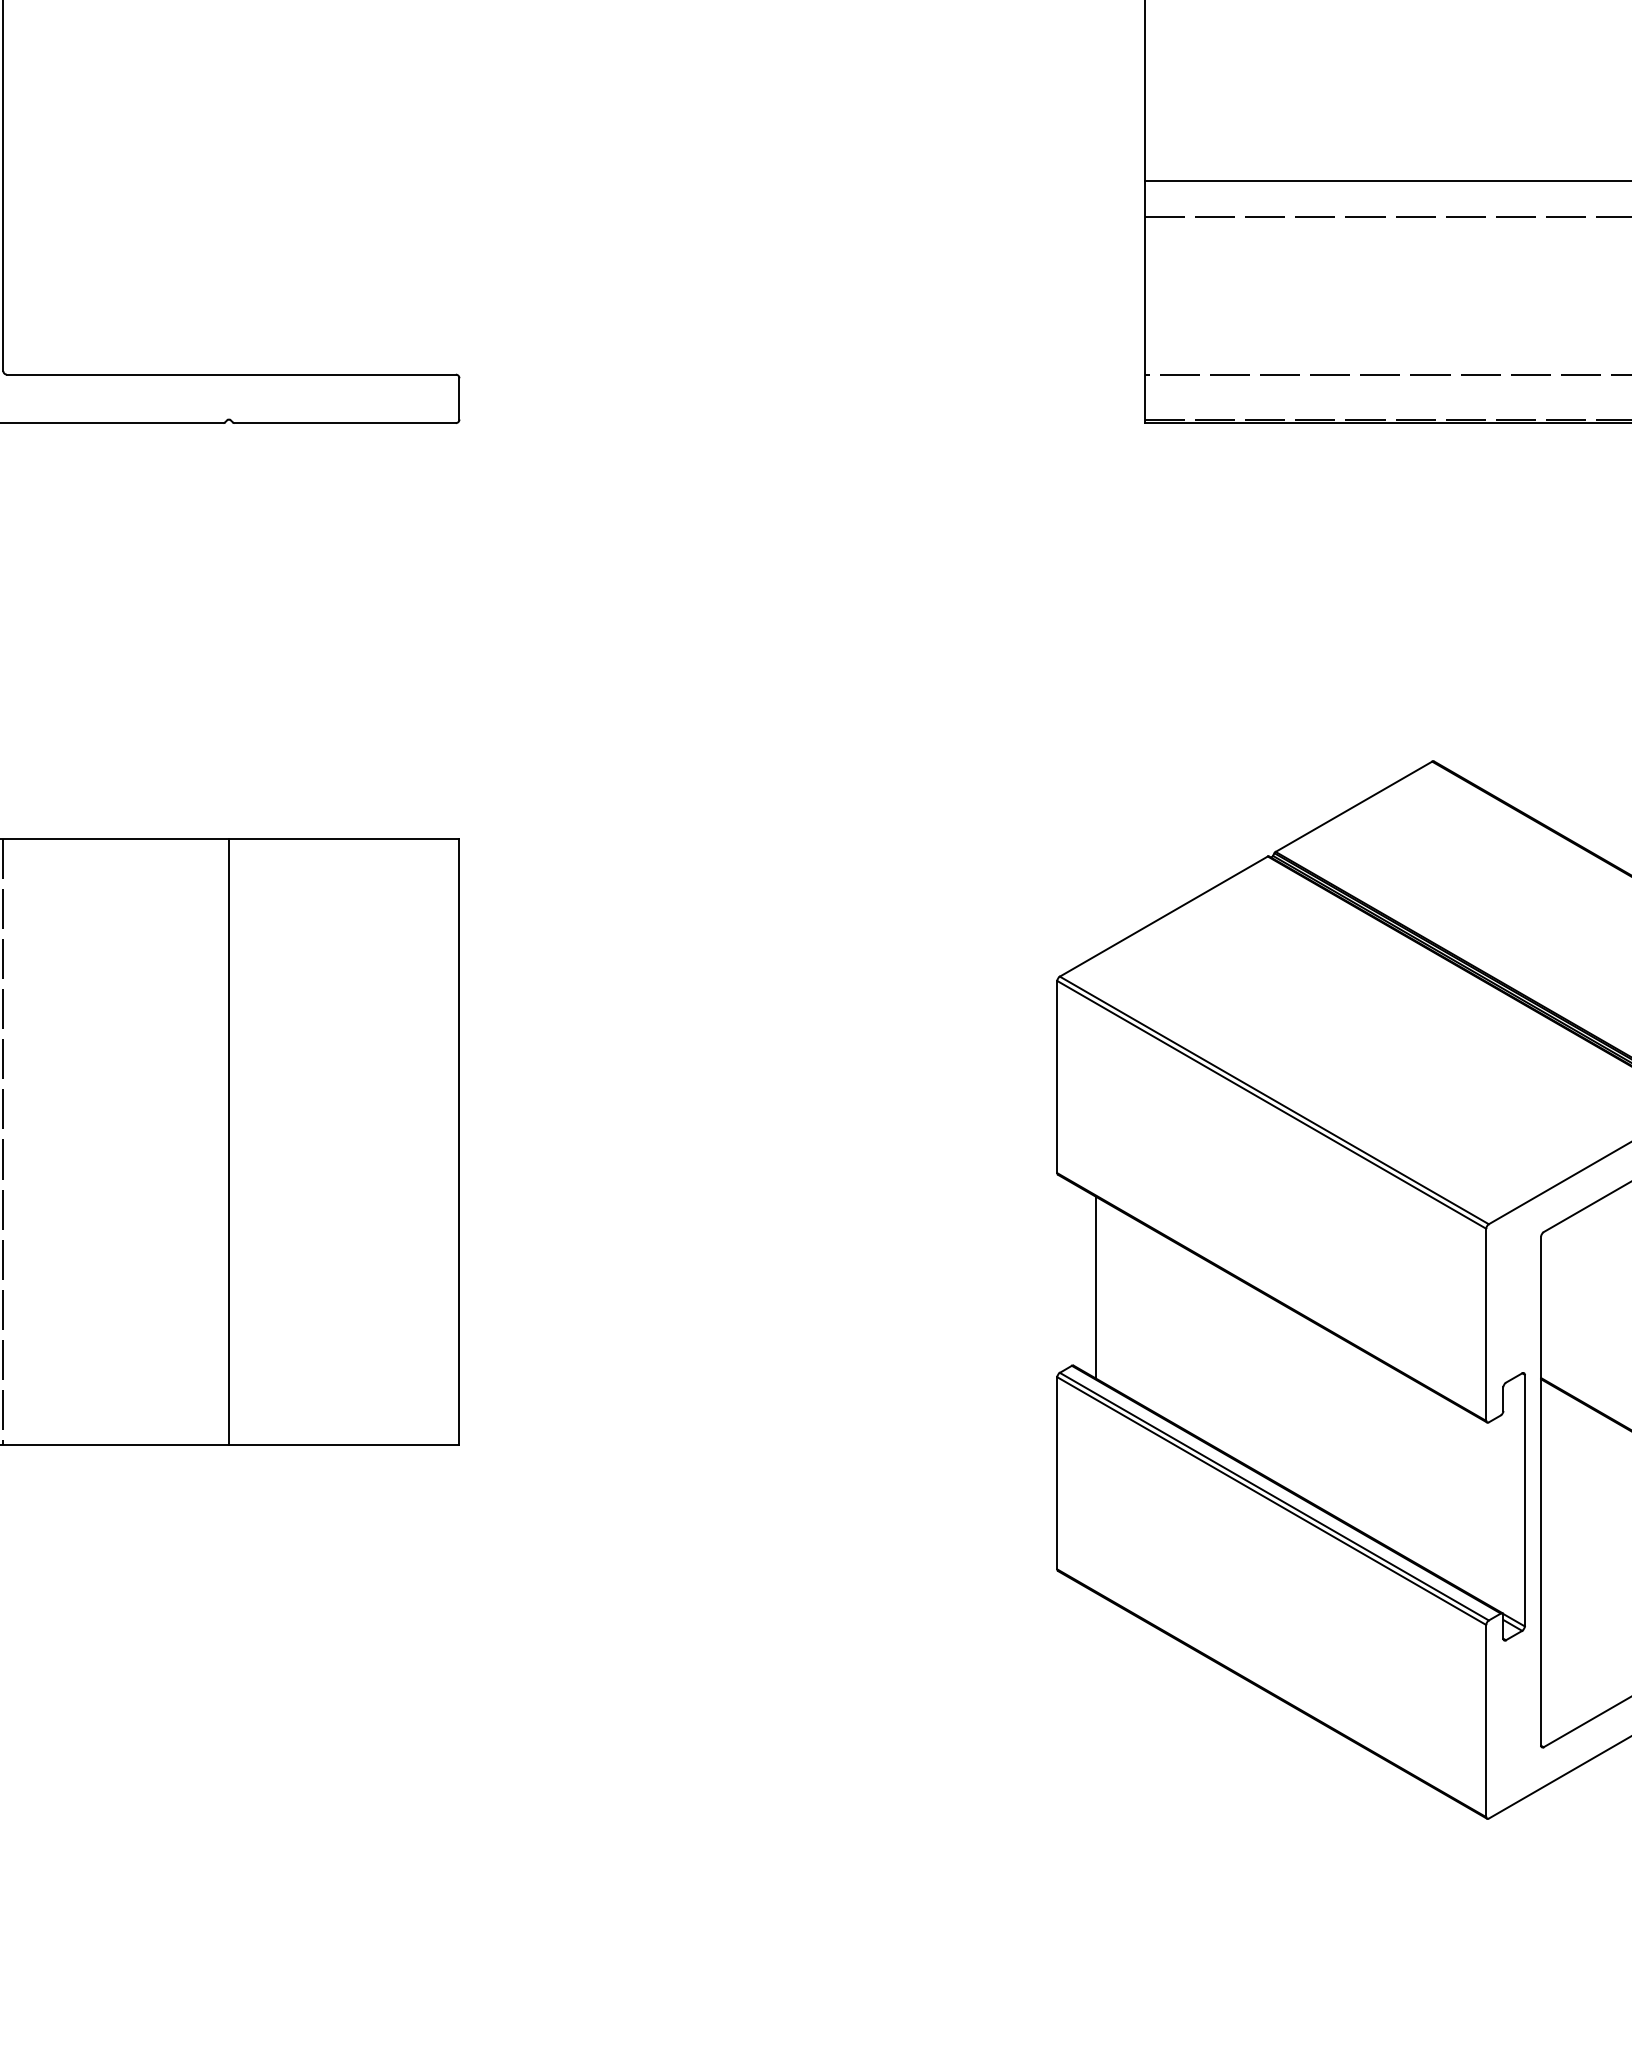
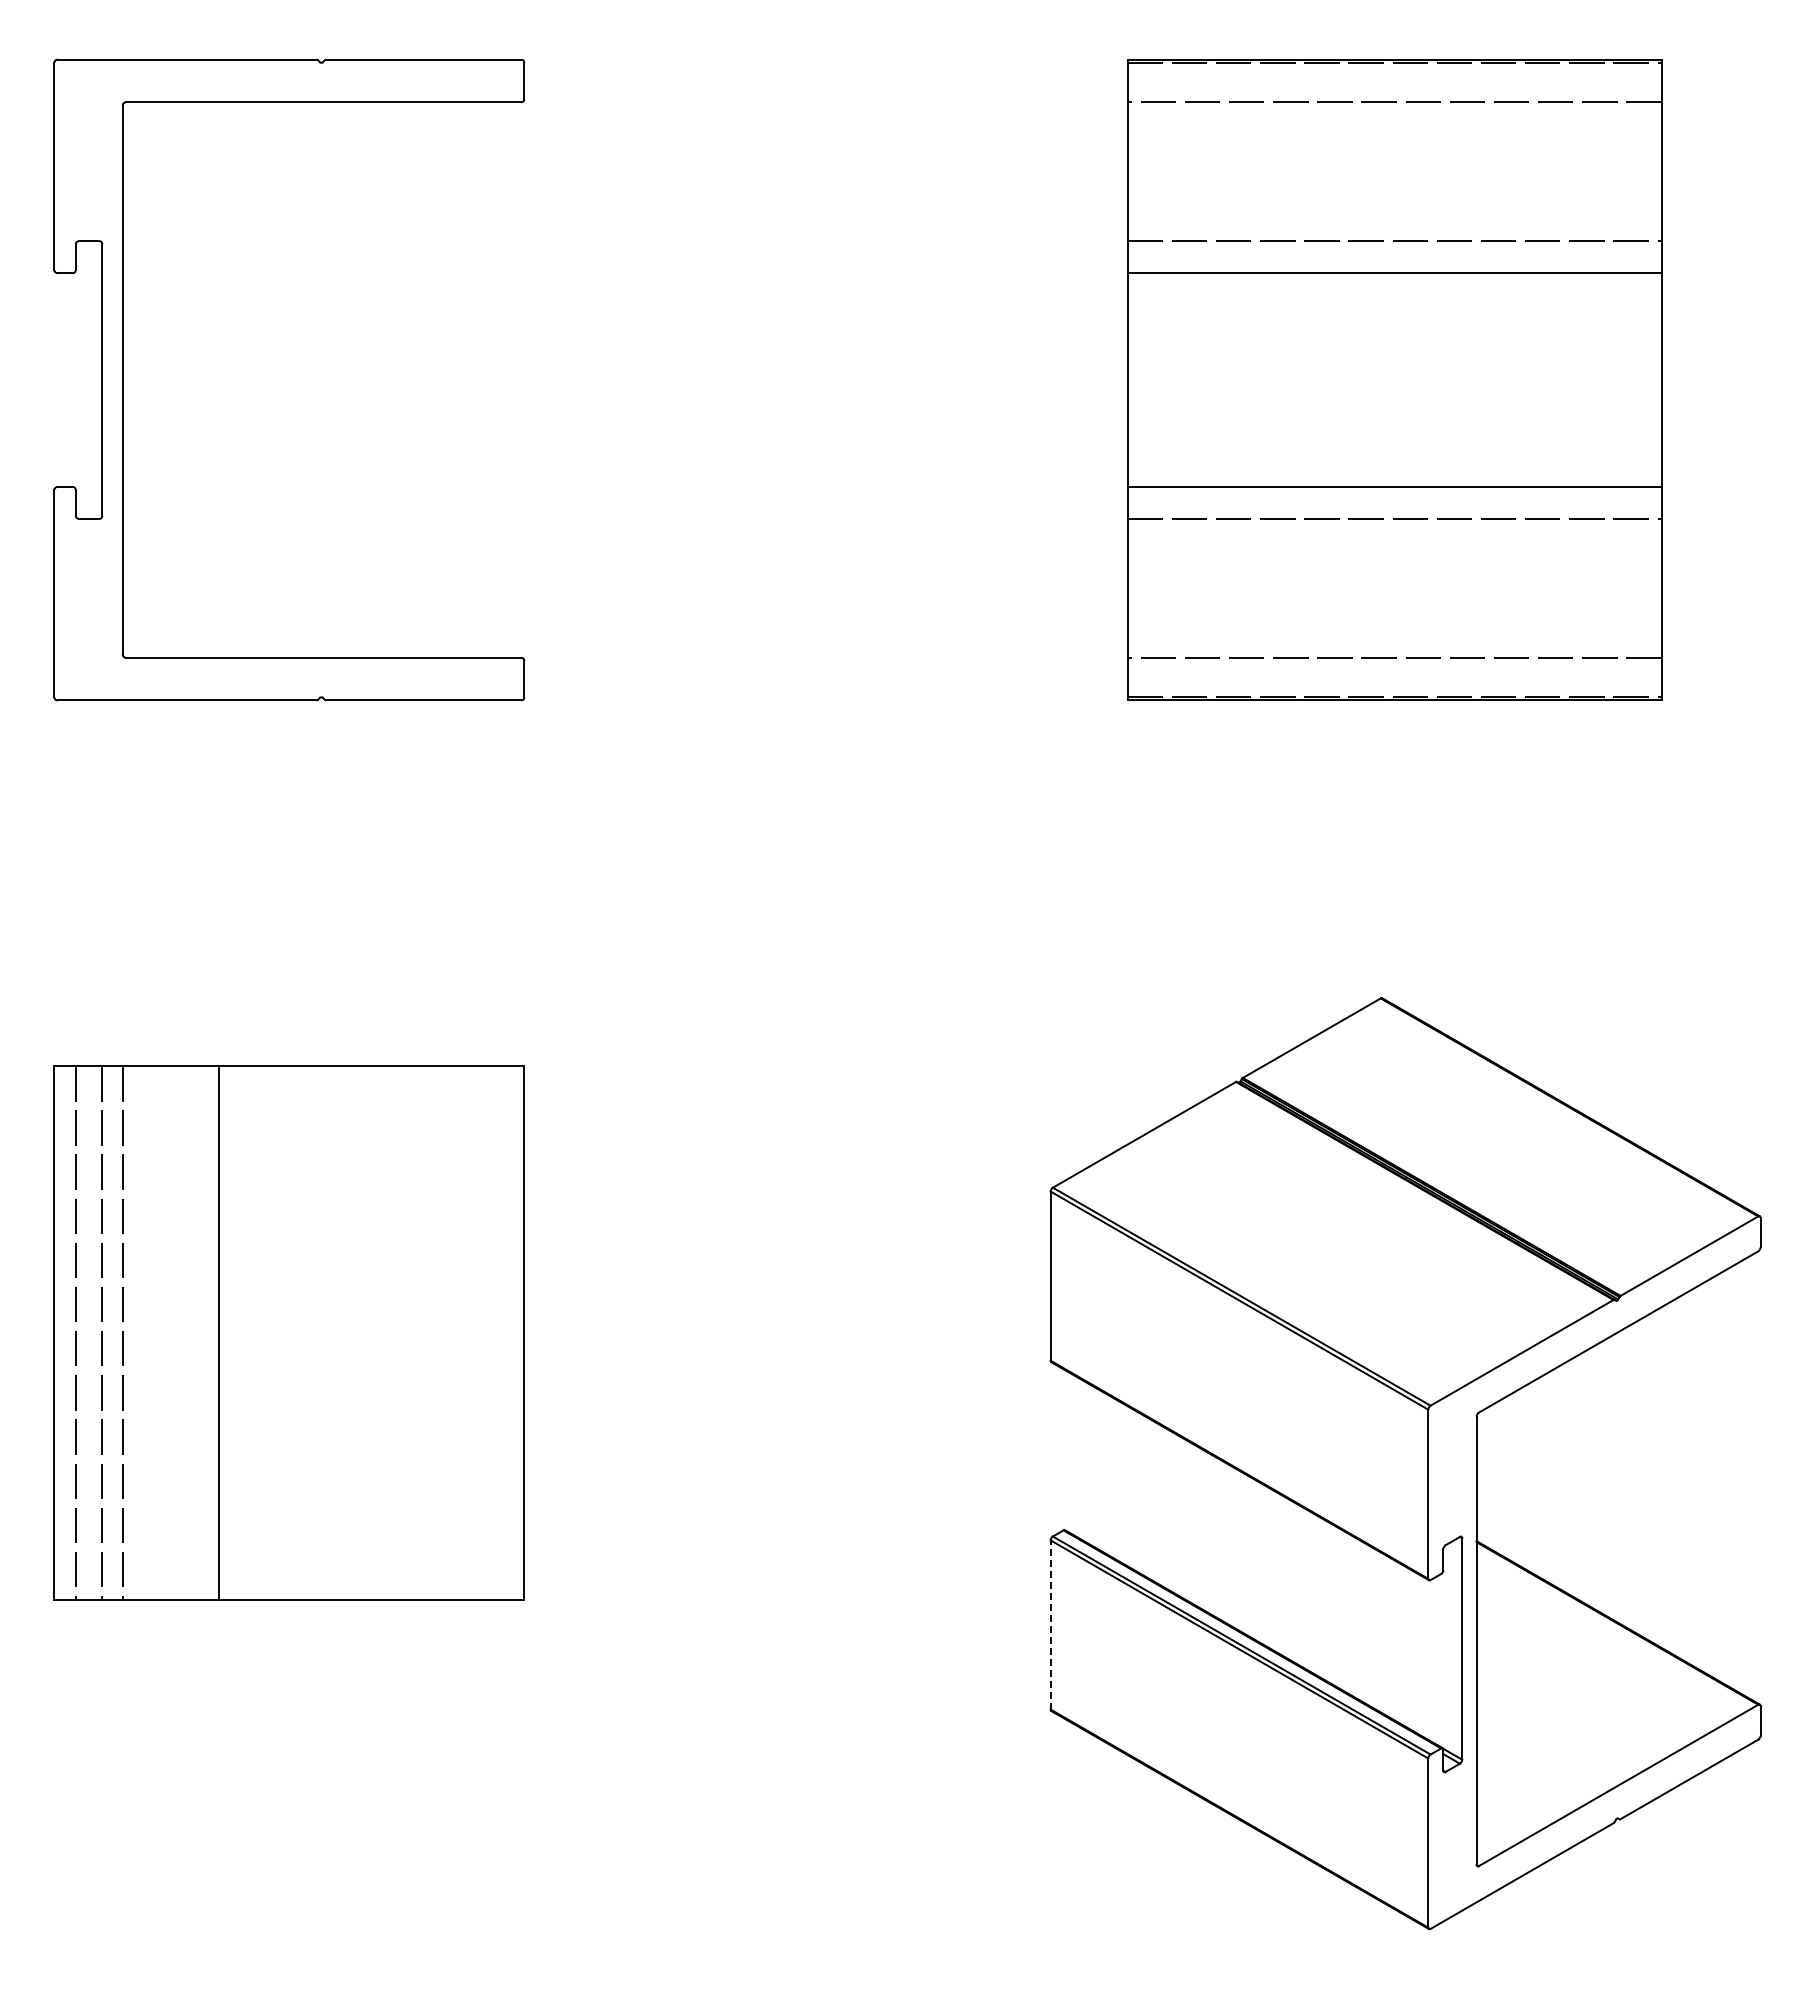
line: (229, 1142) -> (219, 1333), moved
line: (1095, 1287) -> (1084, 1461), removed
line: (1057, 1472) -> (1050, 1624), solid -> dashed

